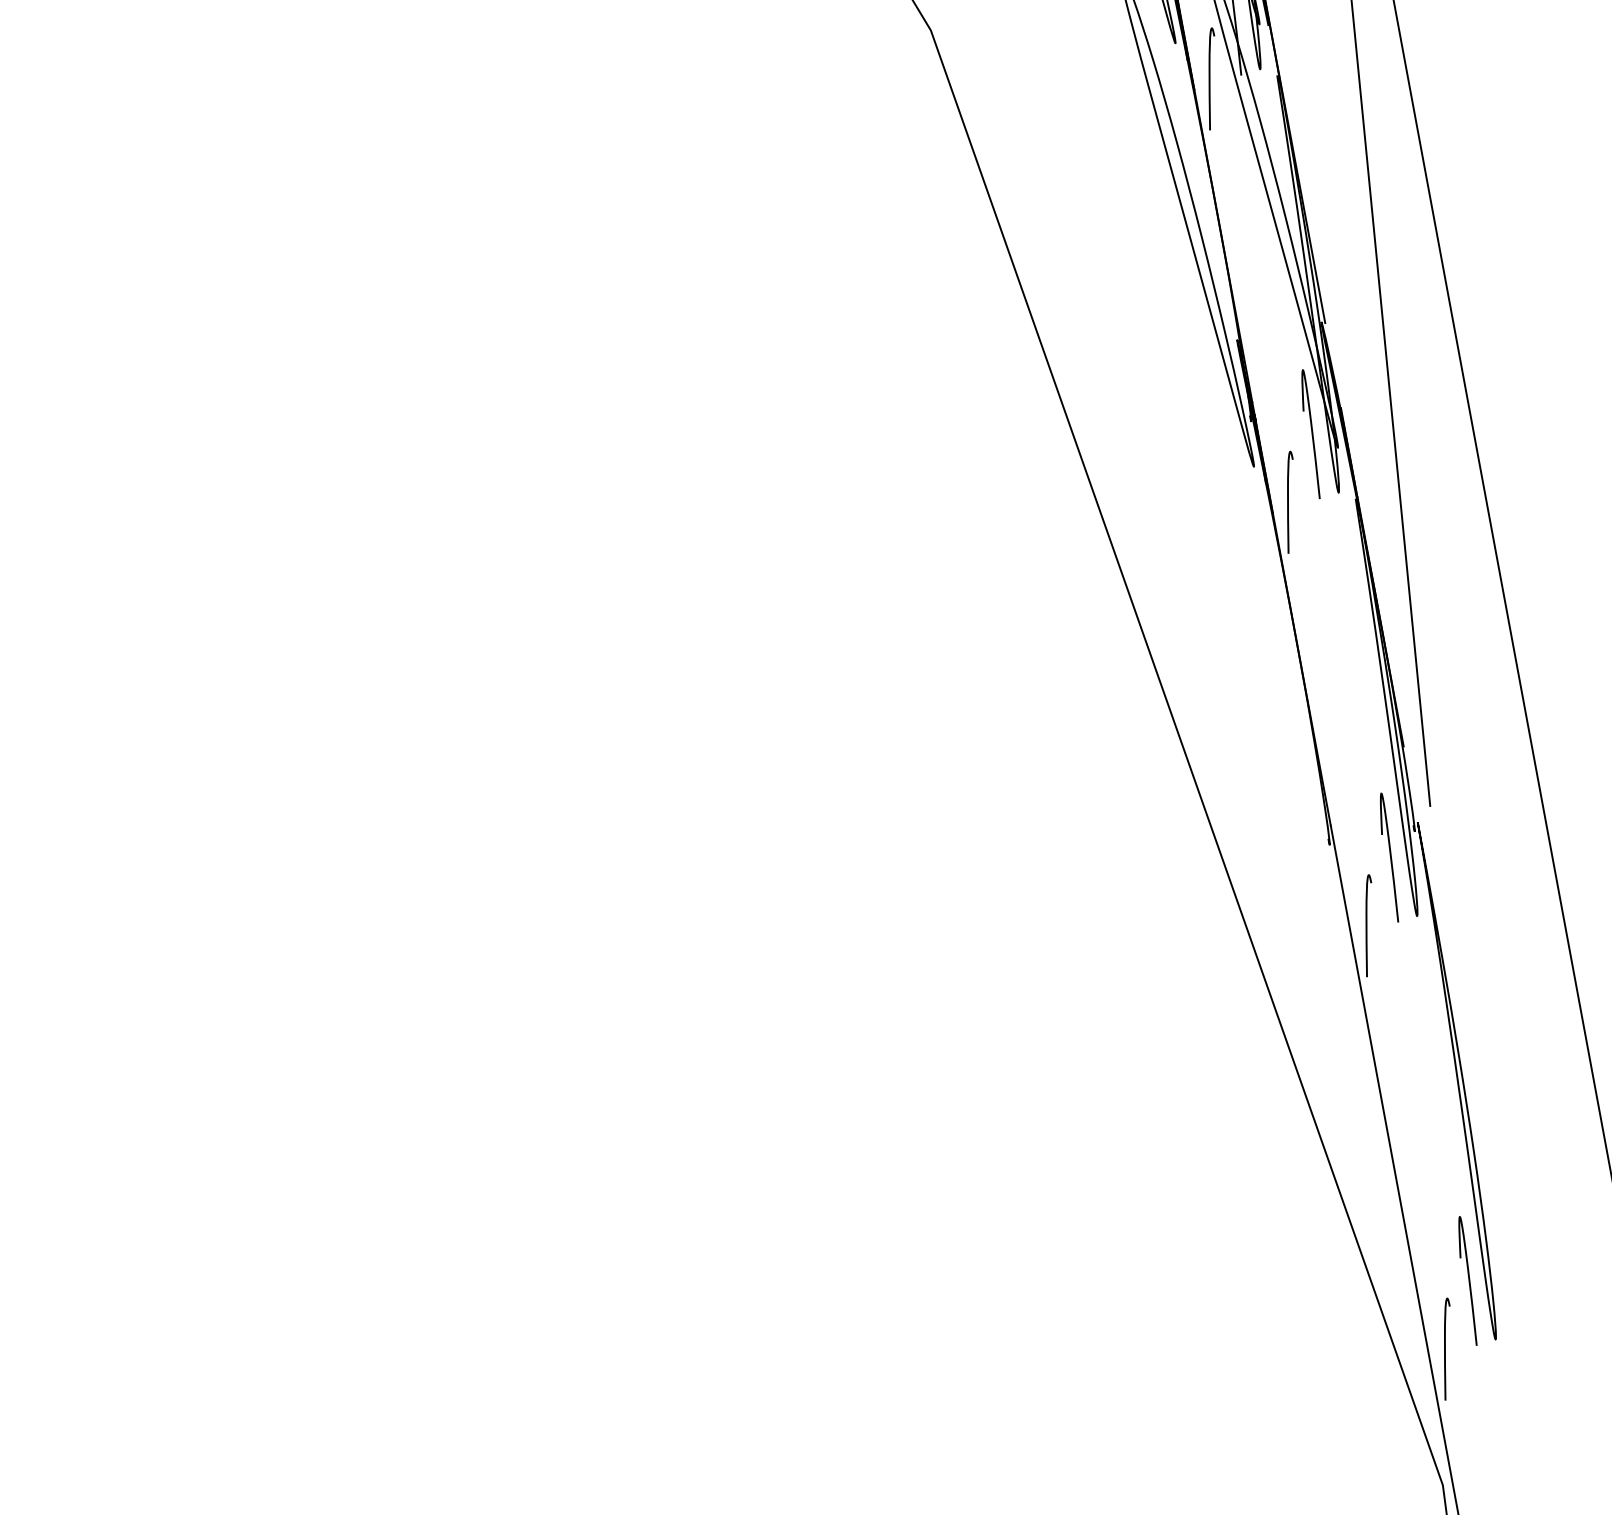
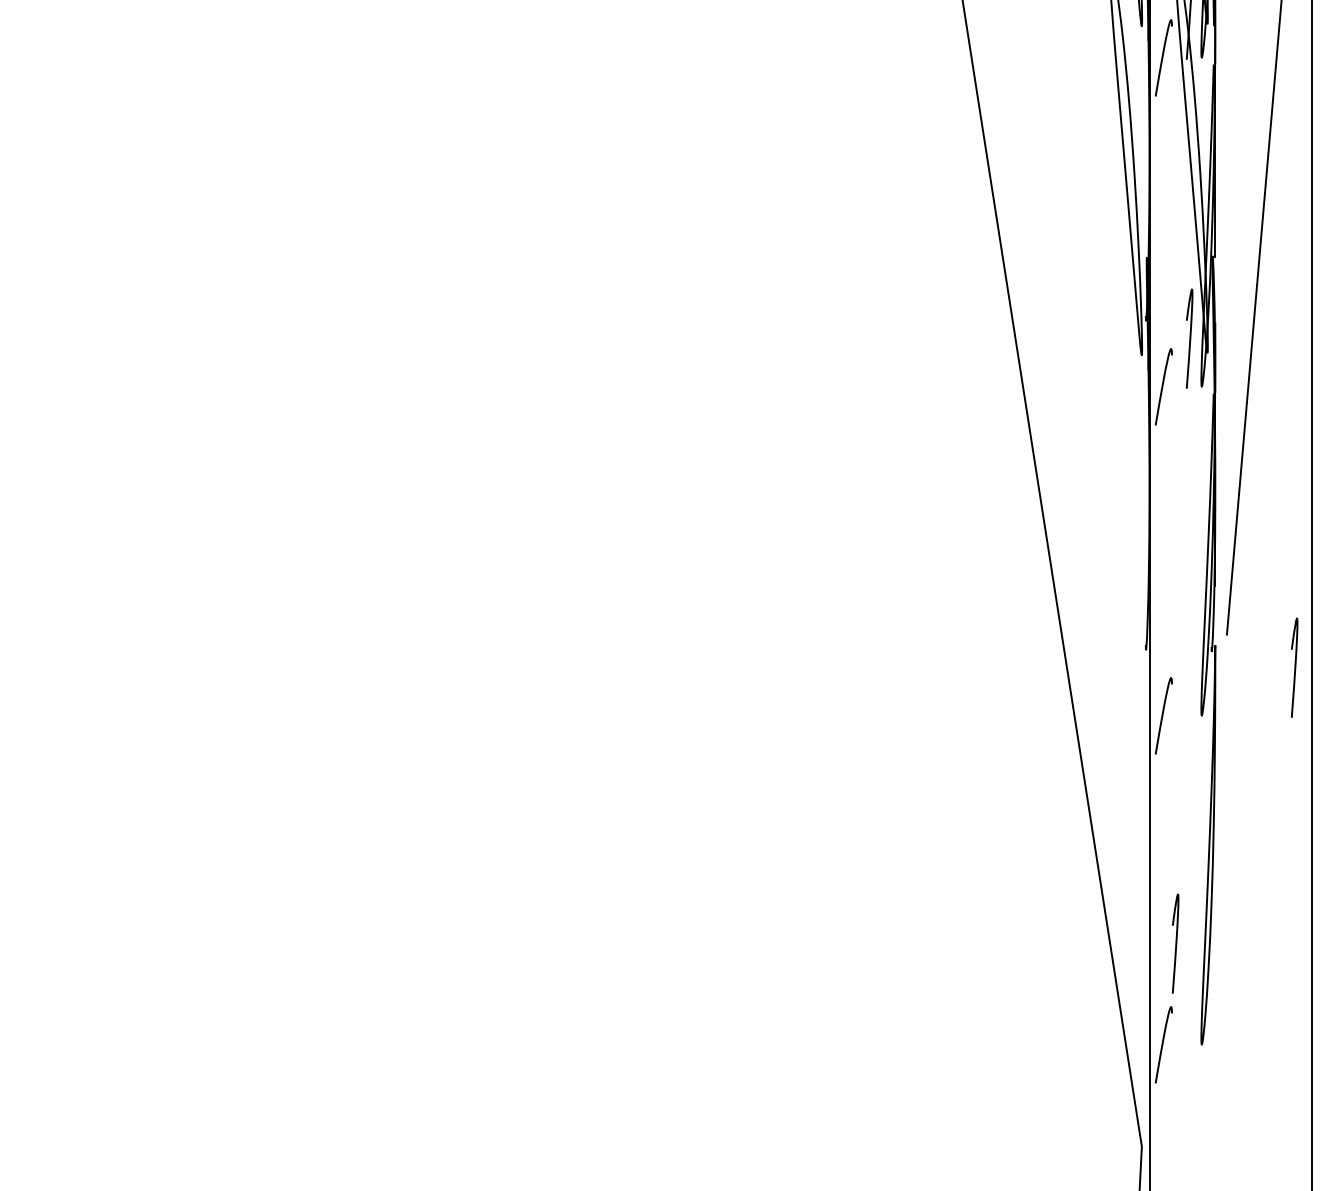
curve: (1389, 857) -> (1294, 667), moved
curve: (1468, 1280) -> (1175, 943), moved

